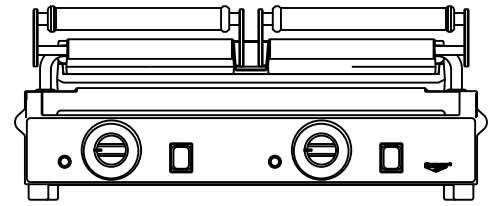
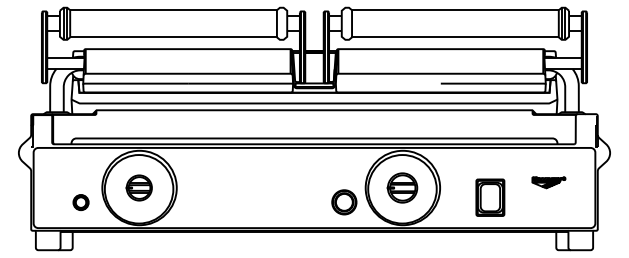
part: (111, 149) -> (139, 187), size x0.6
part: (321, 149) -> (402, 187), size x0.7
part: (180, 157) -> (226, 197), removed
part: (274, 161) -> (344, 202), size x1.6
part: (437, 167) -> (548, 182), moved

